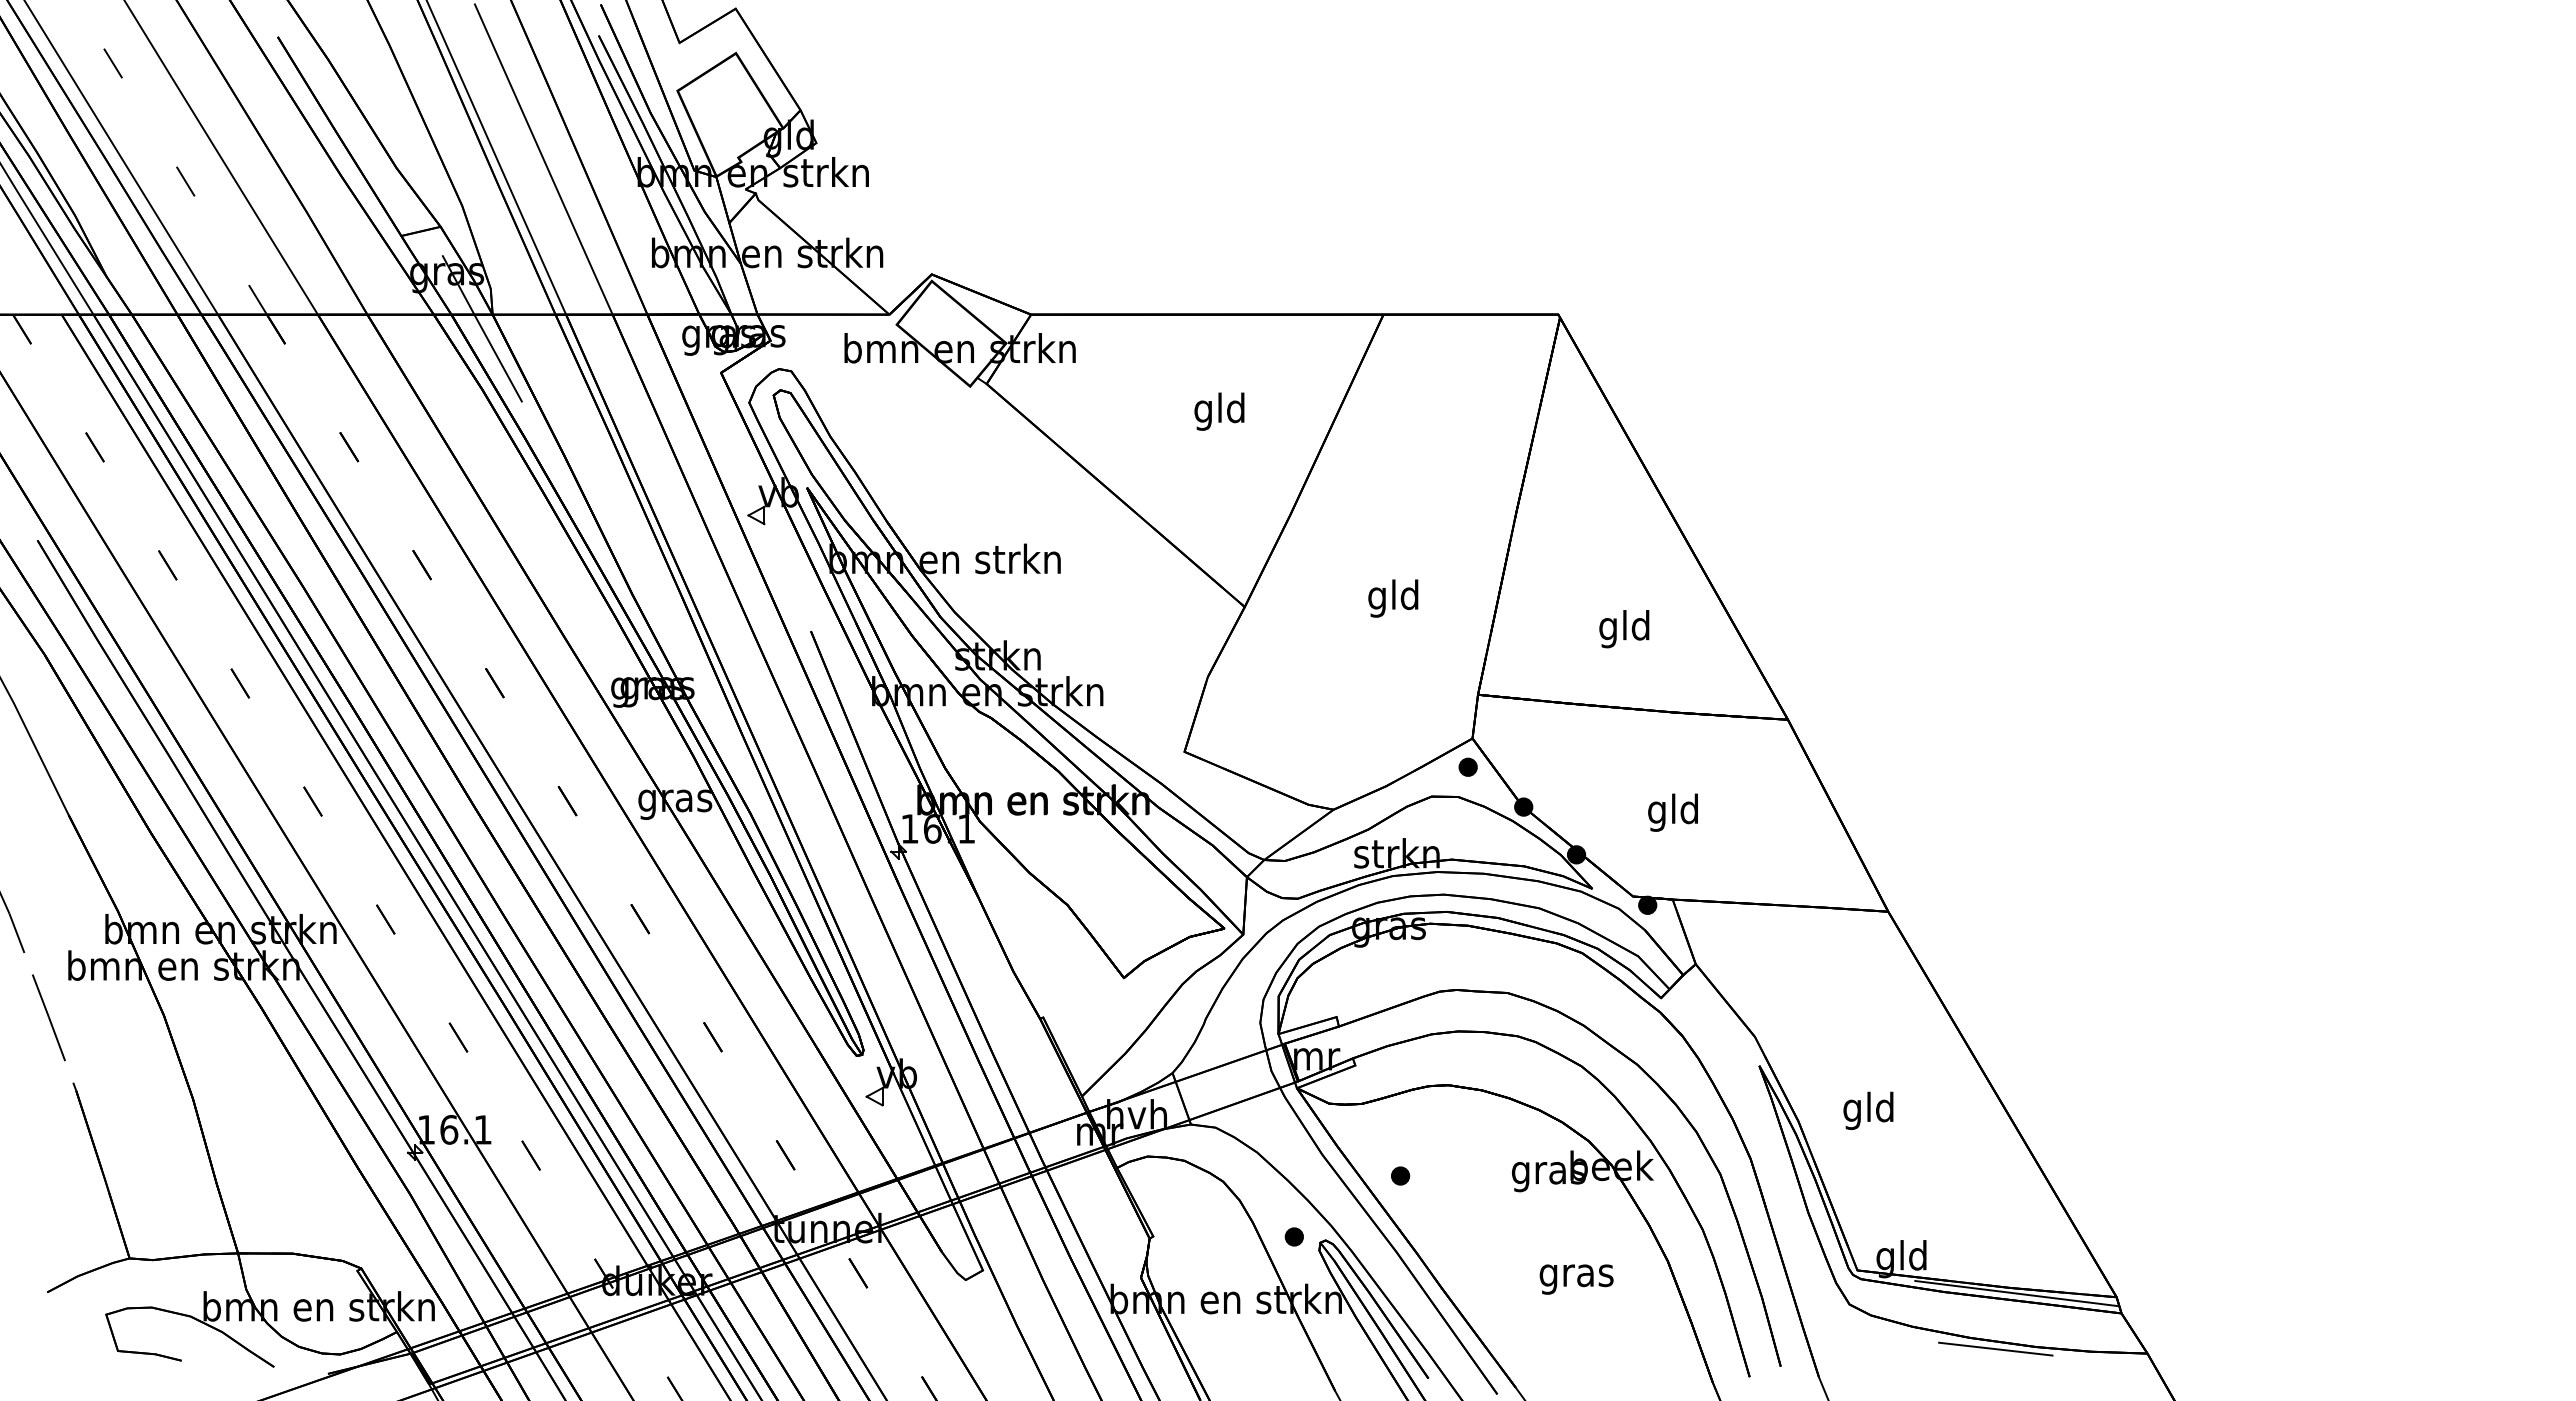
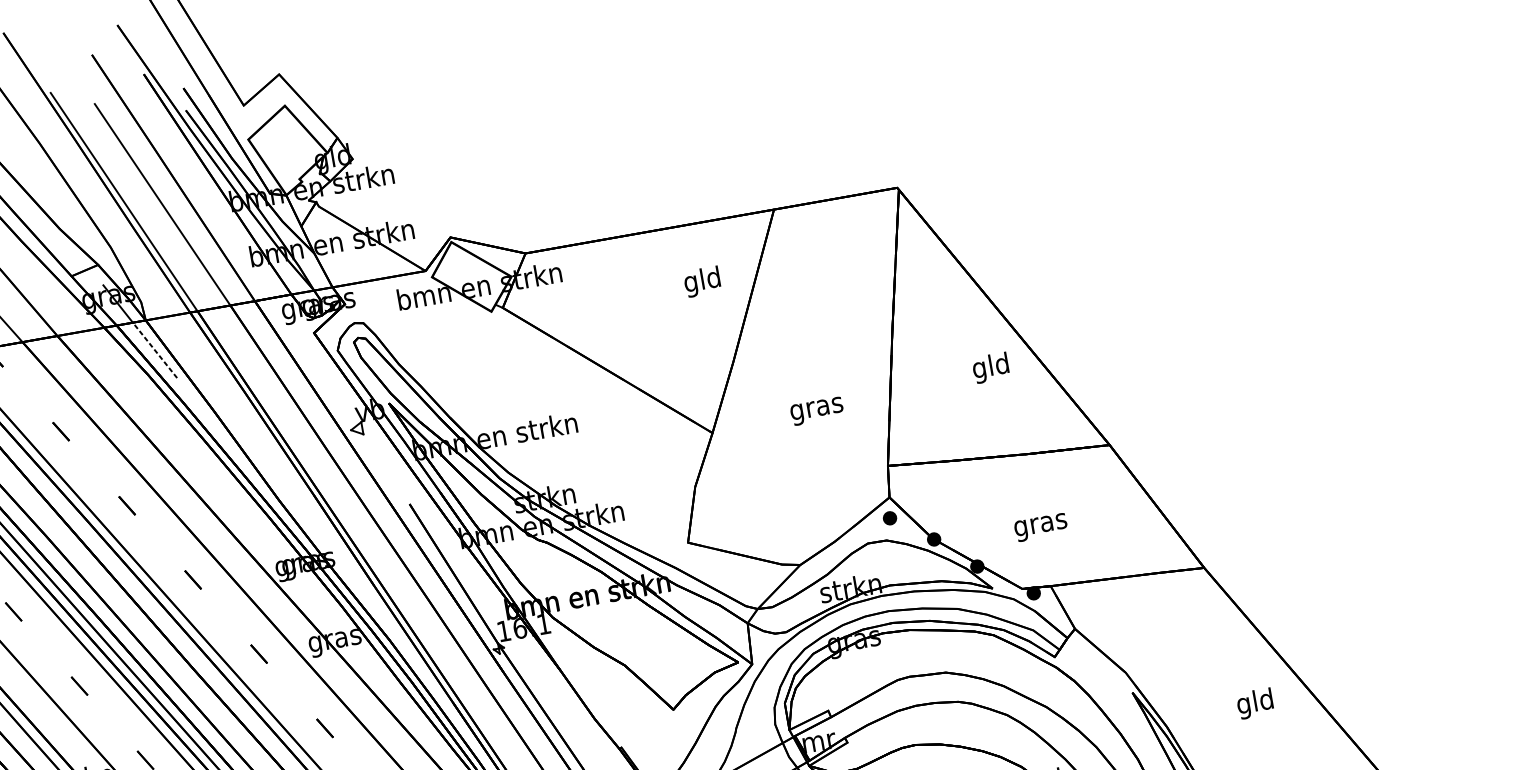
line: (497, 357) -> (154, 350), solid -> dashed
text: (1219, 411) -> (702, 281), moved
text: (1393, 598) -> (816, 408), gld -> gras
text: (1624, 629) -> (991, 368), moved
text: (1673, 812) -> (1040, 524), gld -> gras
text: (1868, 1110) -> (1255, 703), moved

